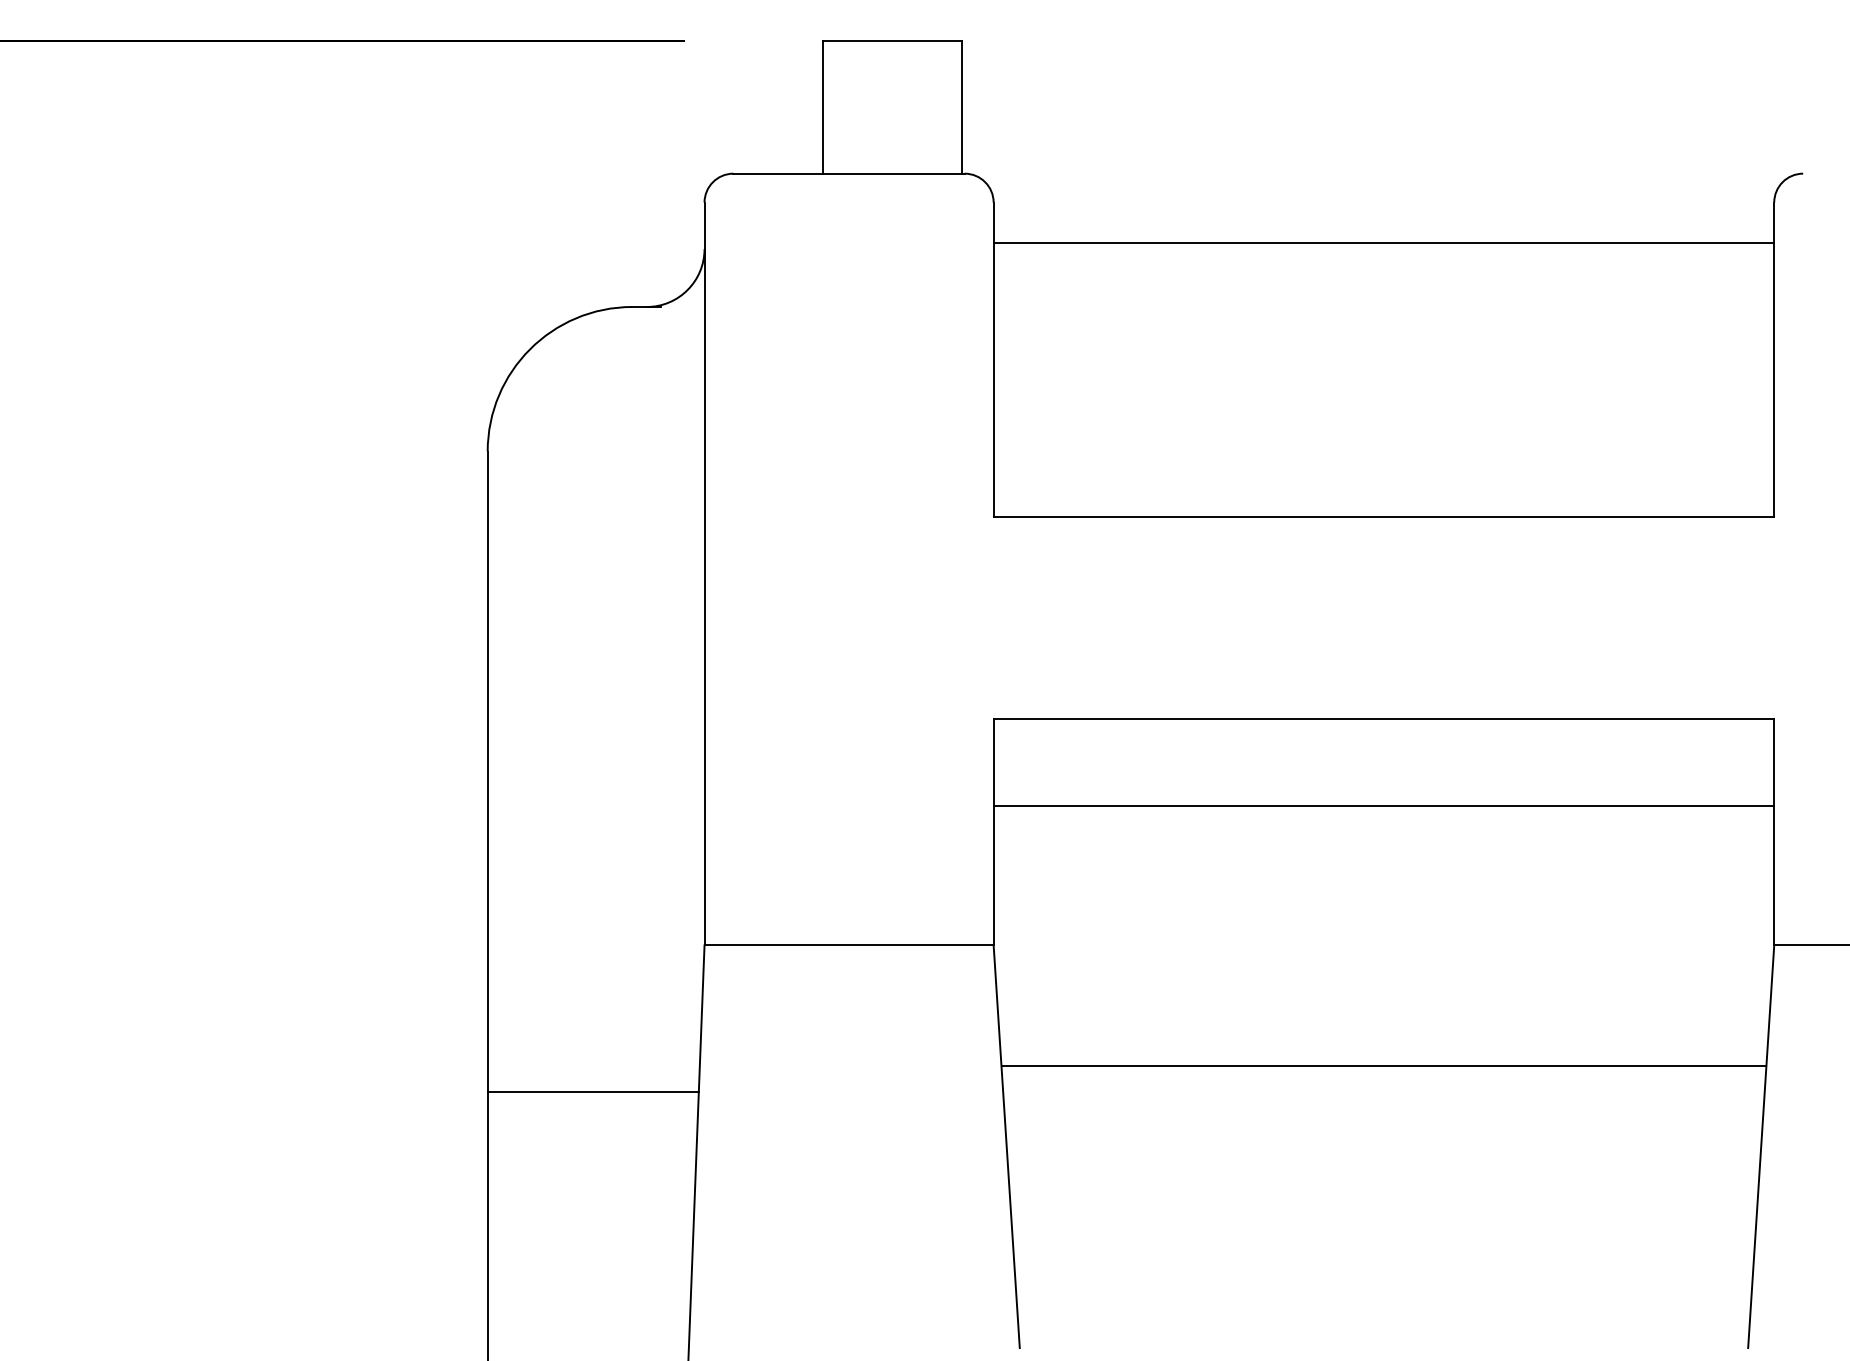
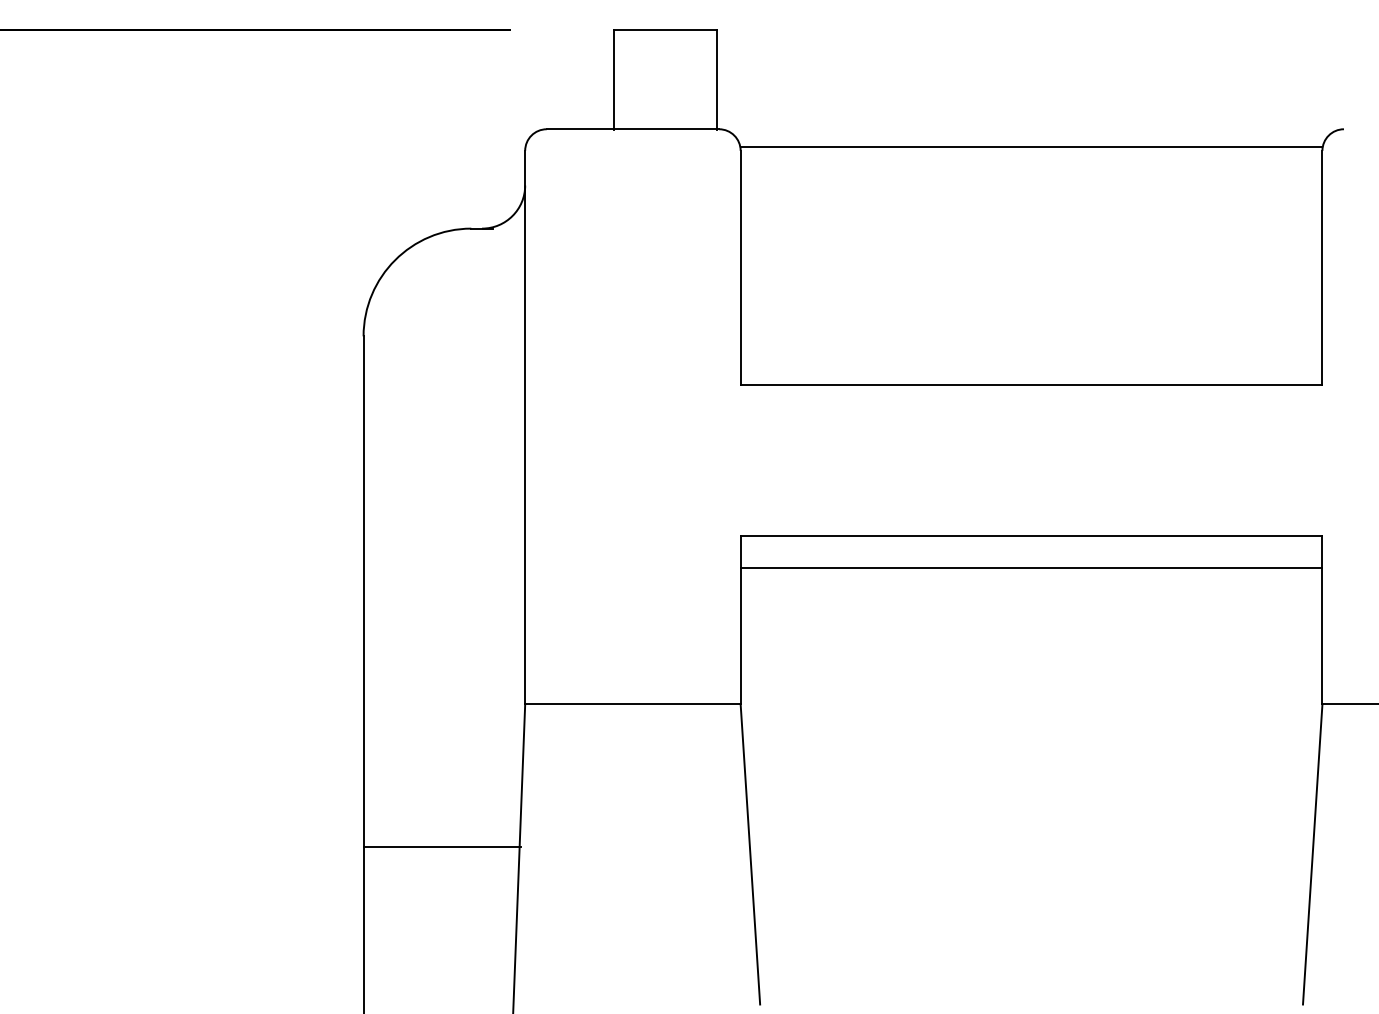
line: (1383, 243) -> (1031, 147), moved
line: (1383, 805) -> (1031, 567), moved
line: (1383, 1066) -> (1031, 794), removed
line: (592, 1091) -> (441, 846), moved

